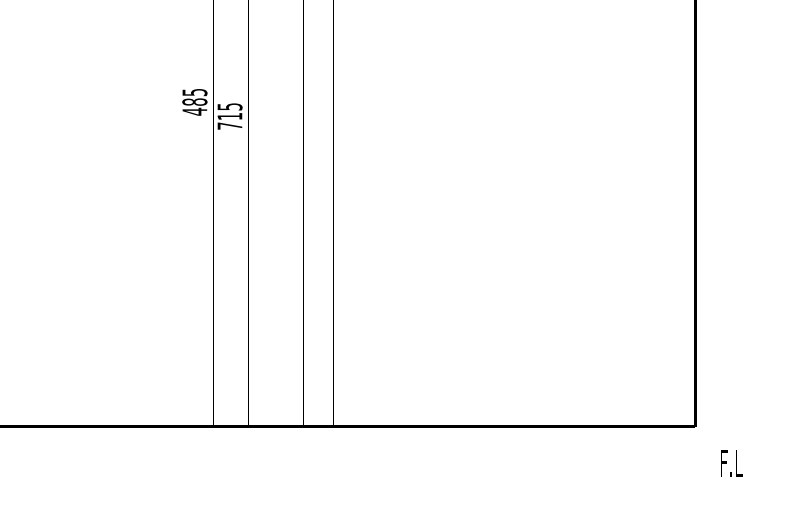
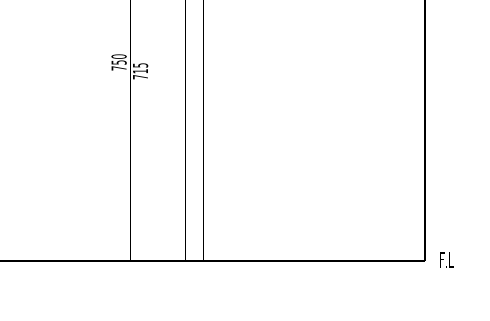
text: (193, 102) -> (118, 62), 485 -> 750
text: (730, 462) -> (446, 259), moved

